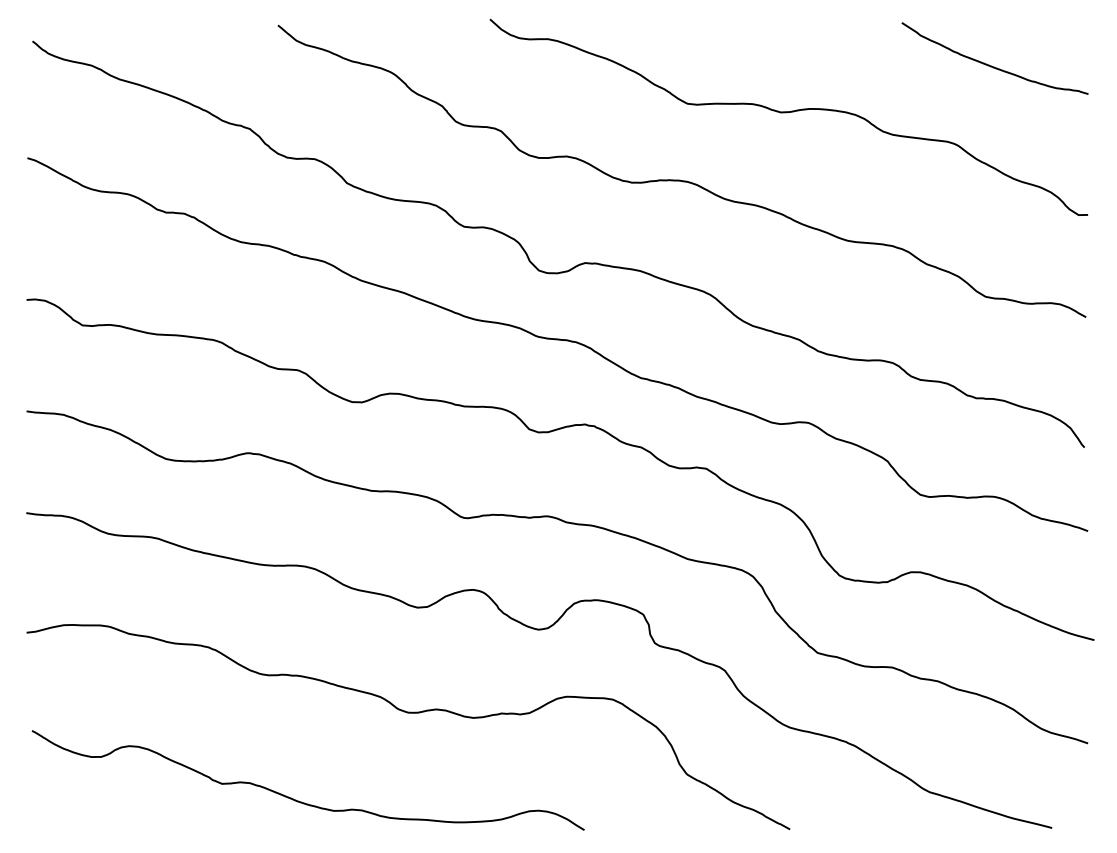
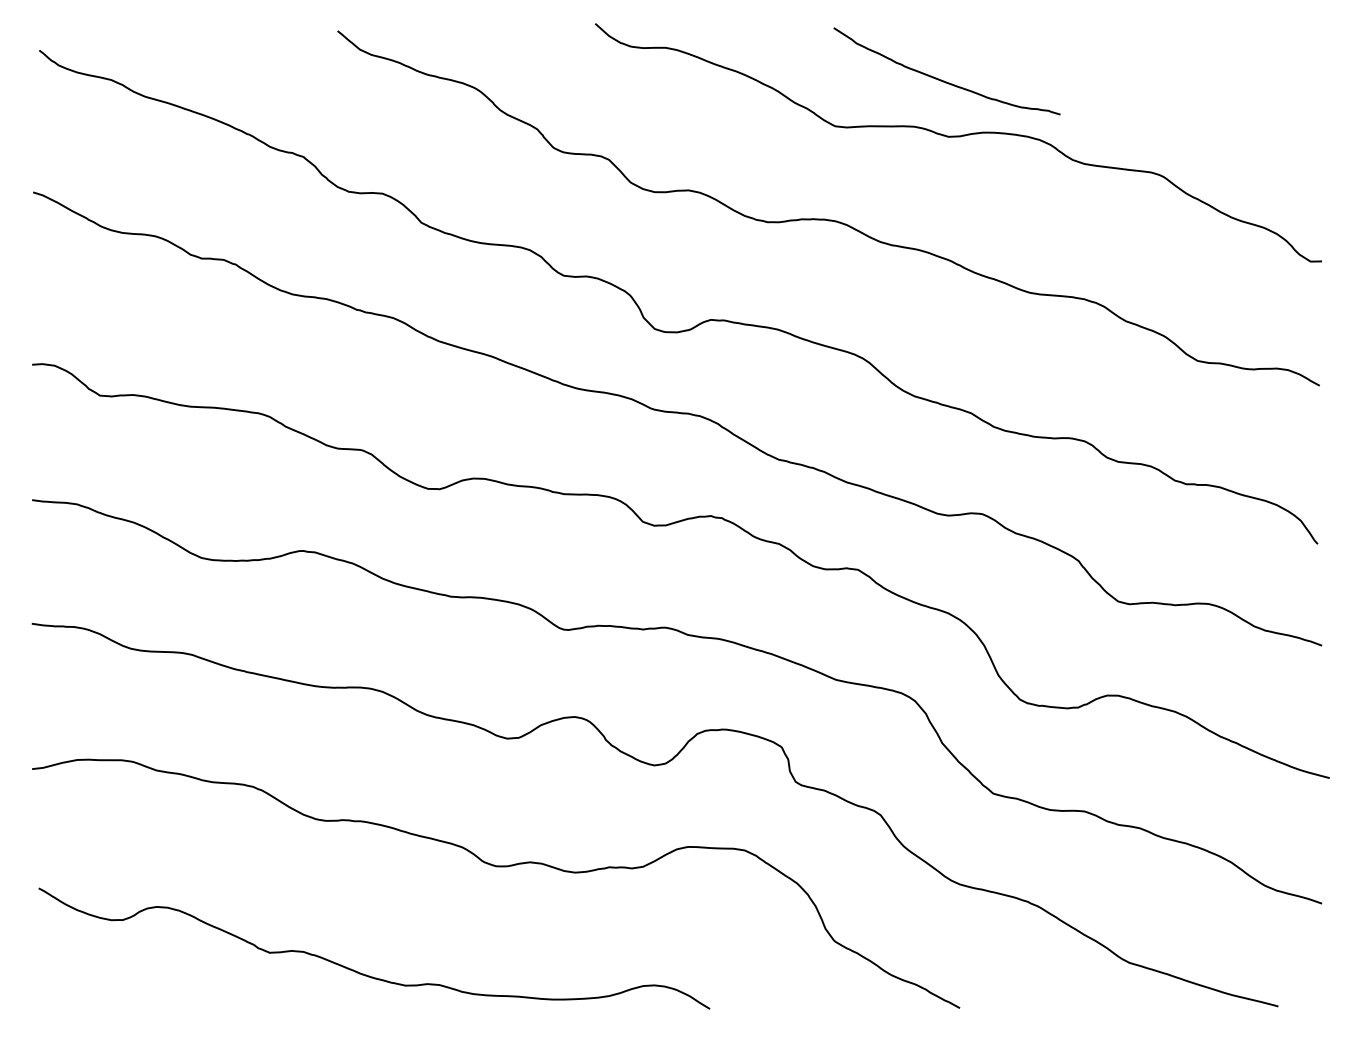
curve: (992, 66) -> (944, 80), moved

